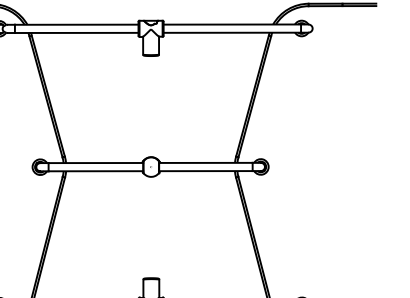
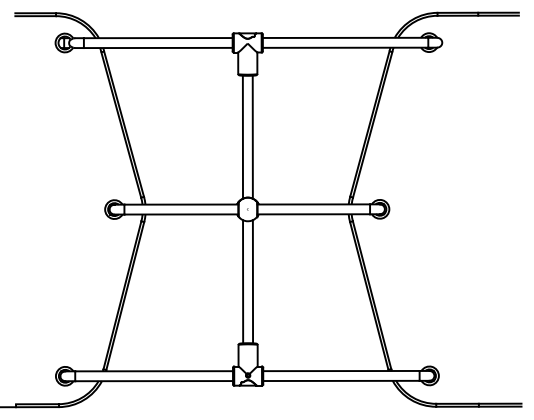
line: (146, 106) -> (242, 136), added
line: (155, 106) -> (252, 136), added
line: (147, 226) -> (243, 281), added
line: (155, 226) -> (252, 281), added

